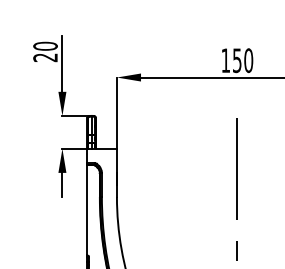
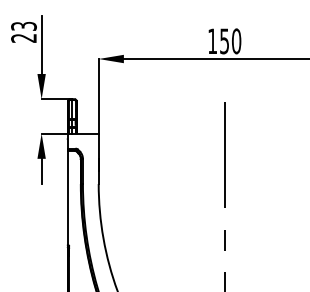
text: (45, 45) -> (23, 25), 20 -> 23

